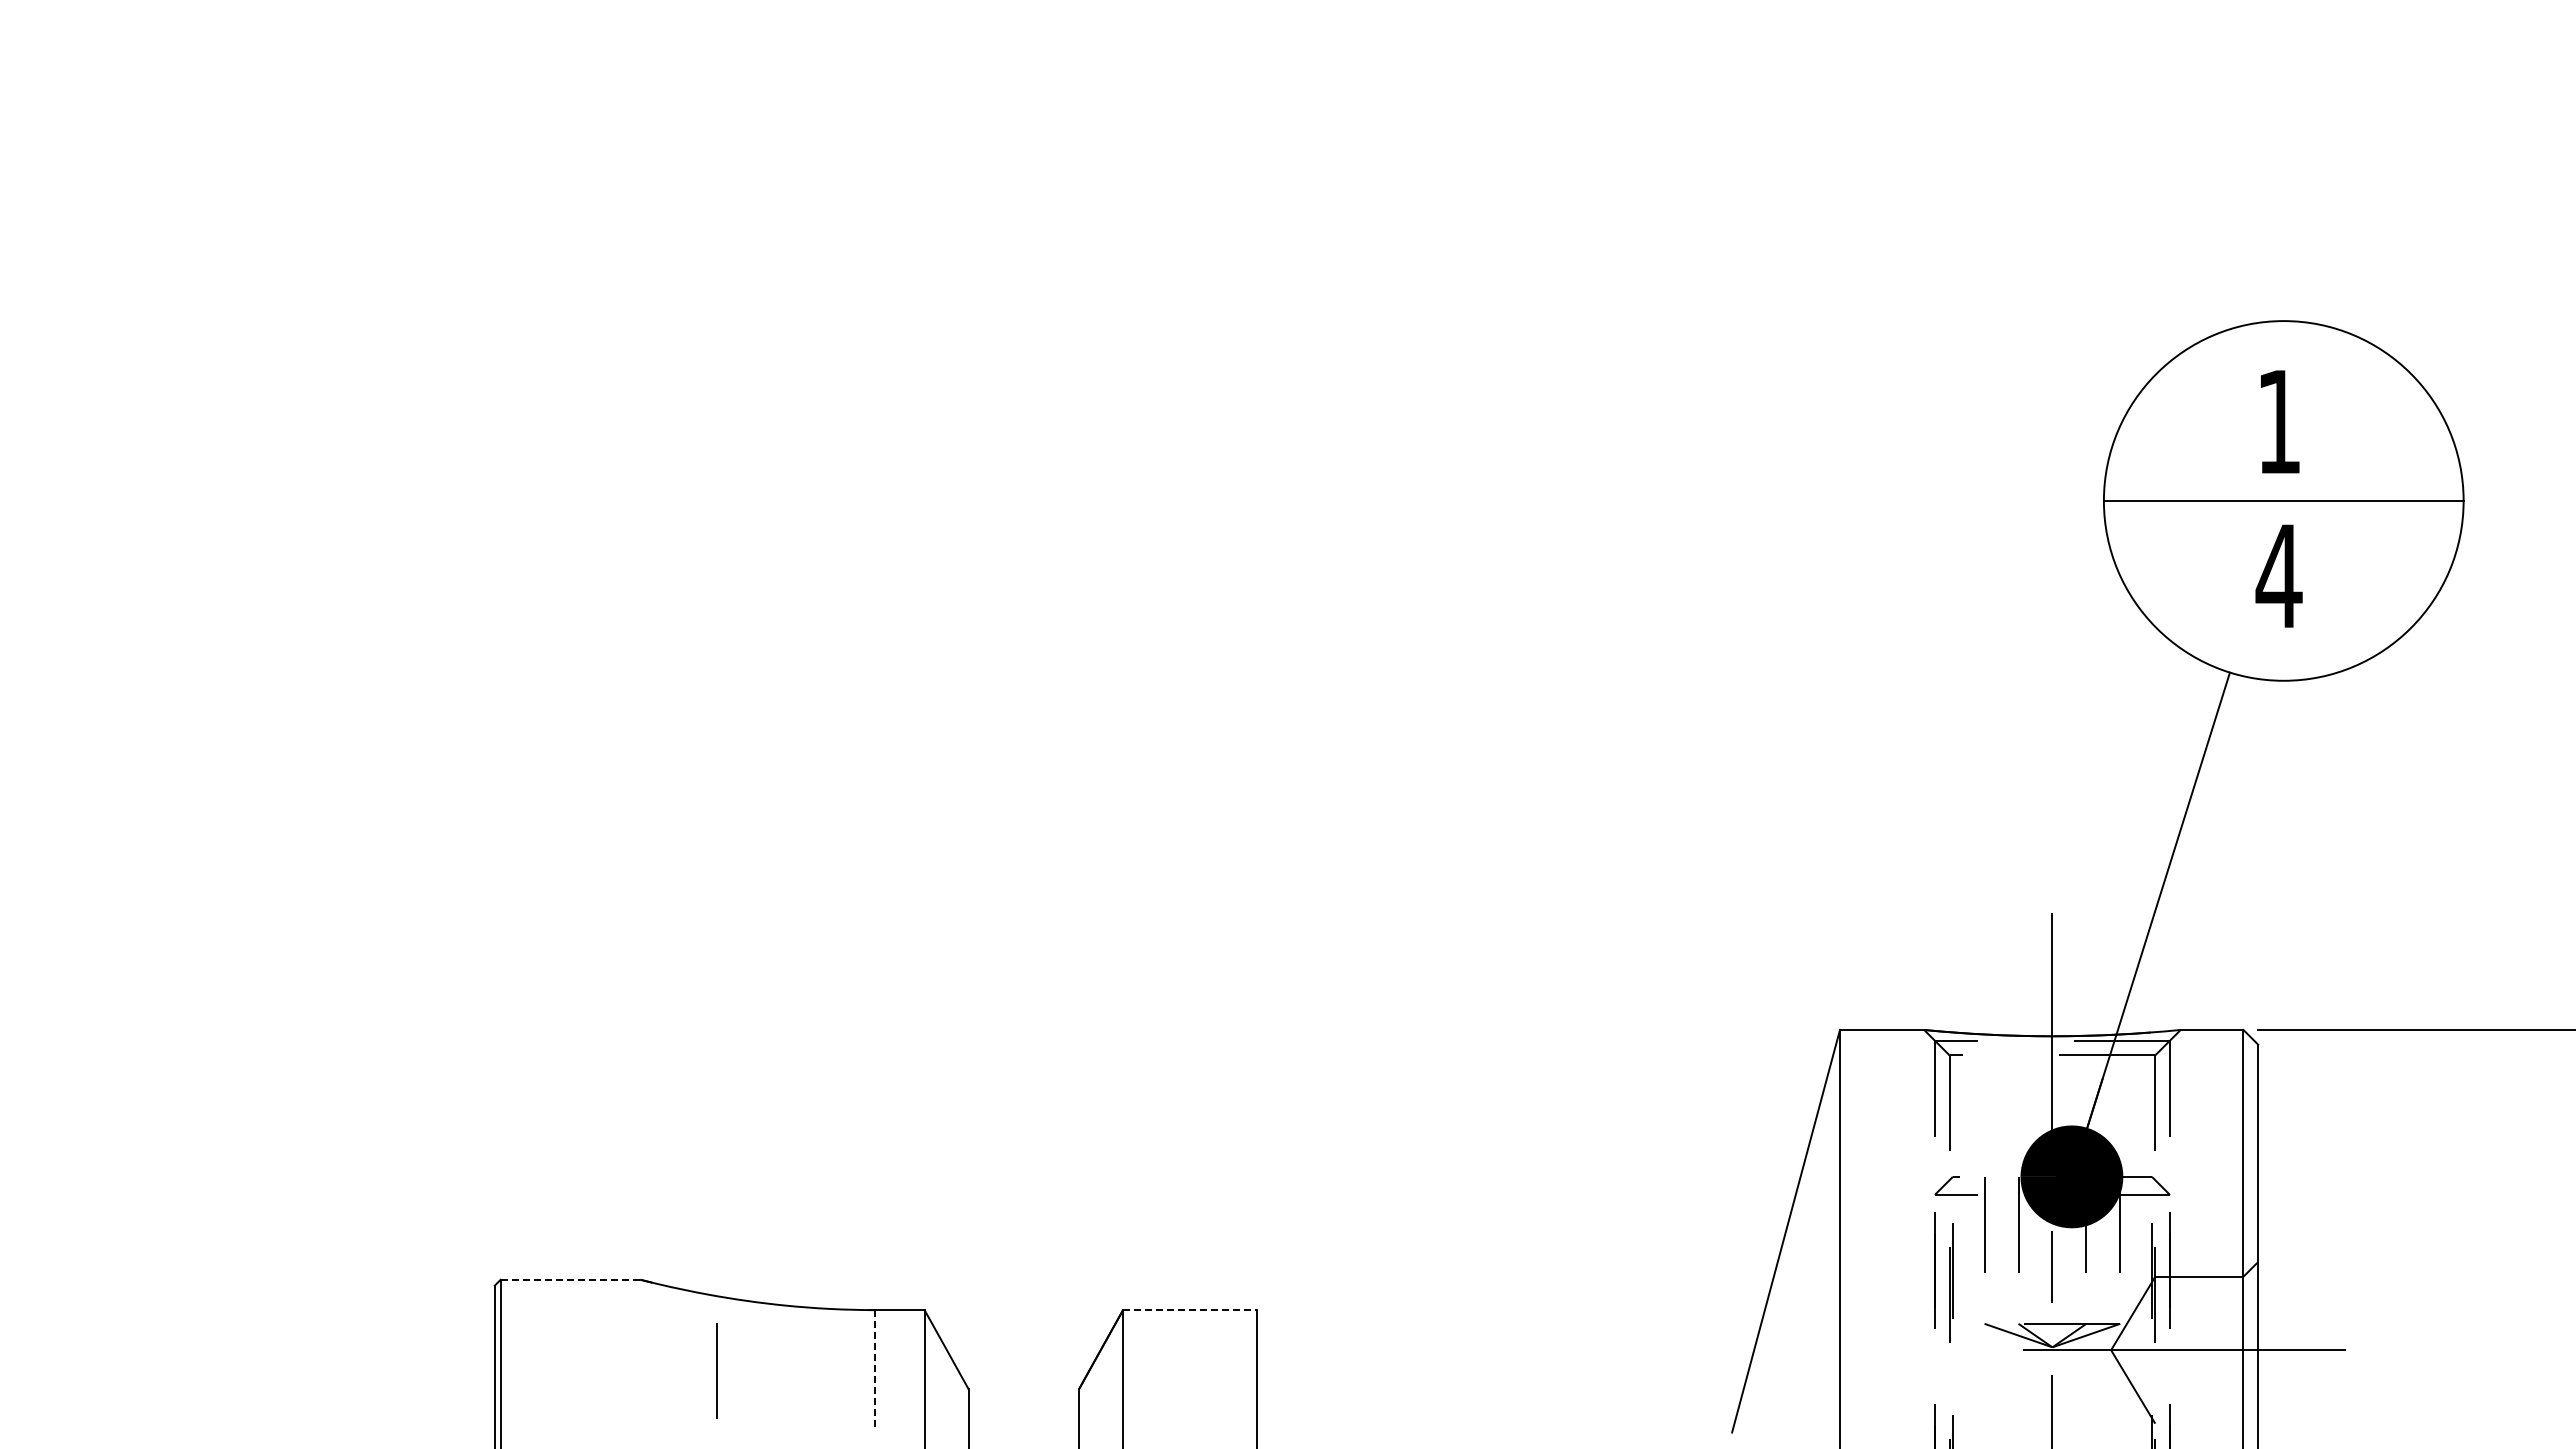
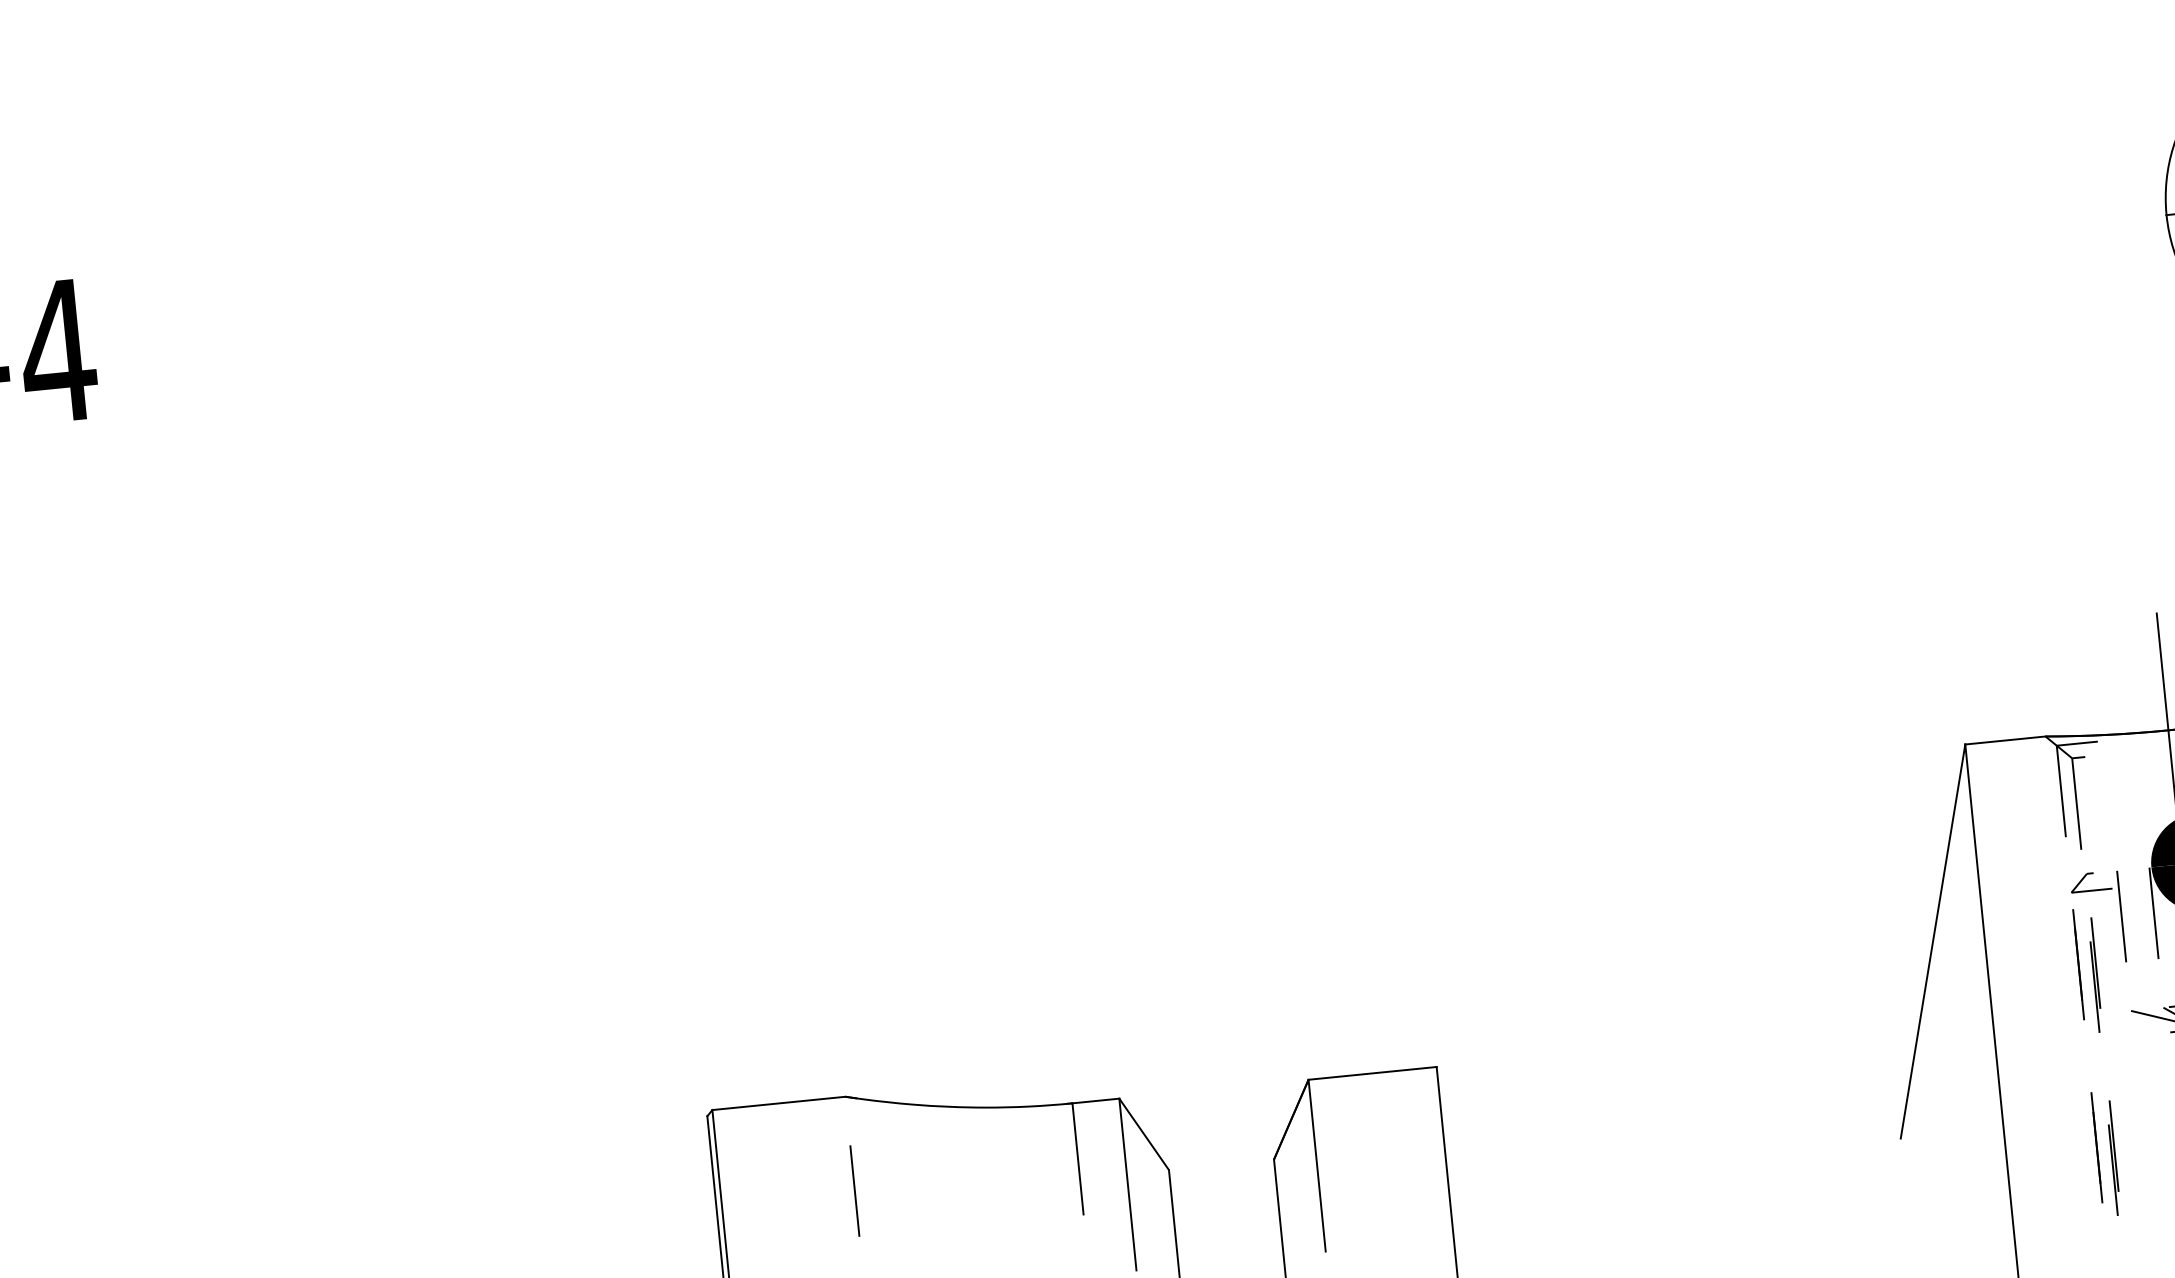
line: (570, 1279) -> (778, 1103), dashed -> solid
line: (1190, 1310) -> (1372, 1073), dashed -> solid
line: (875, 1367) -> (1078, 1158), dashed -> solid
line: (716, 1370) -> (854, 1190), moved

